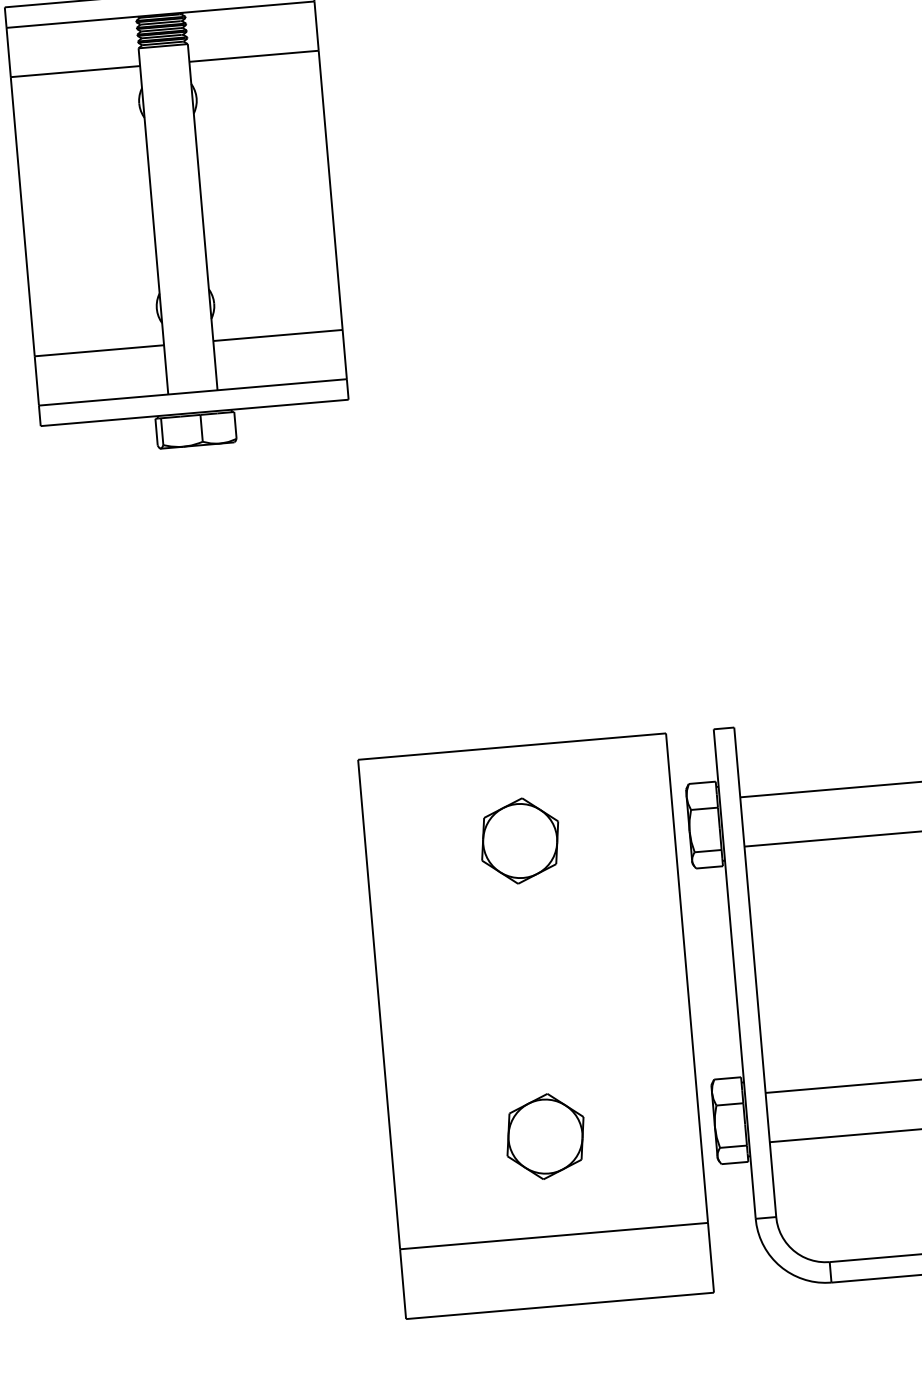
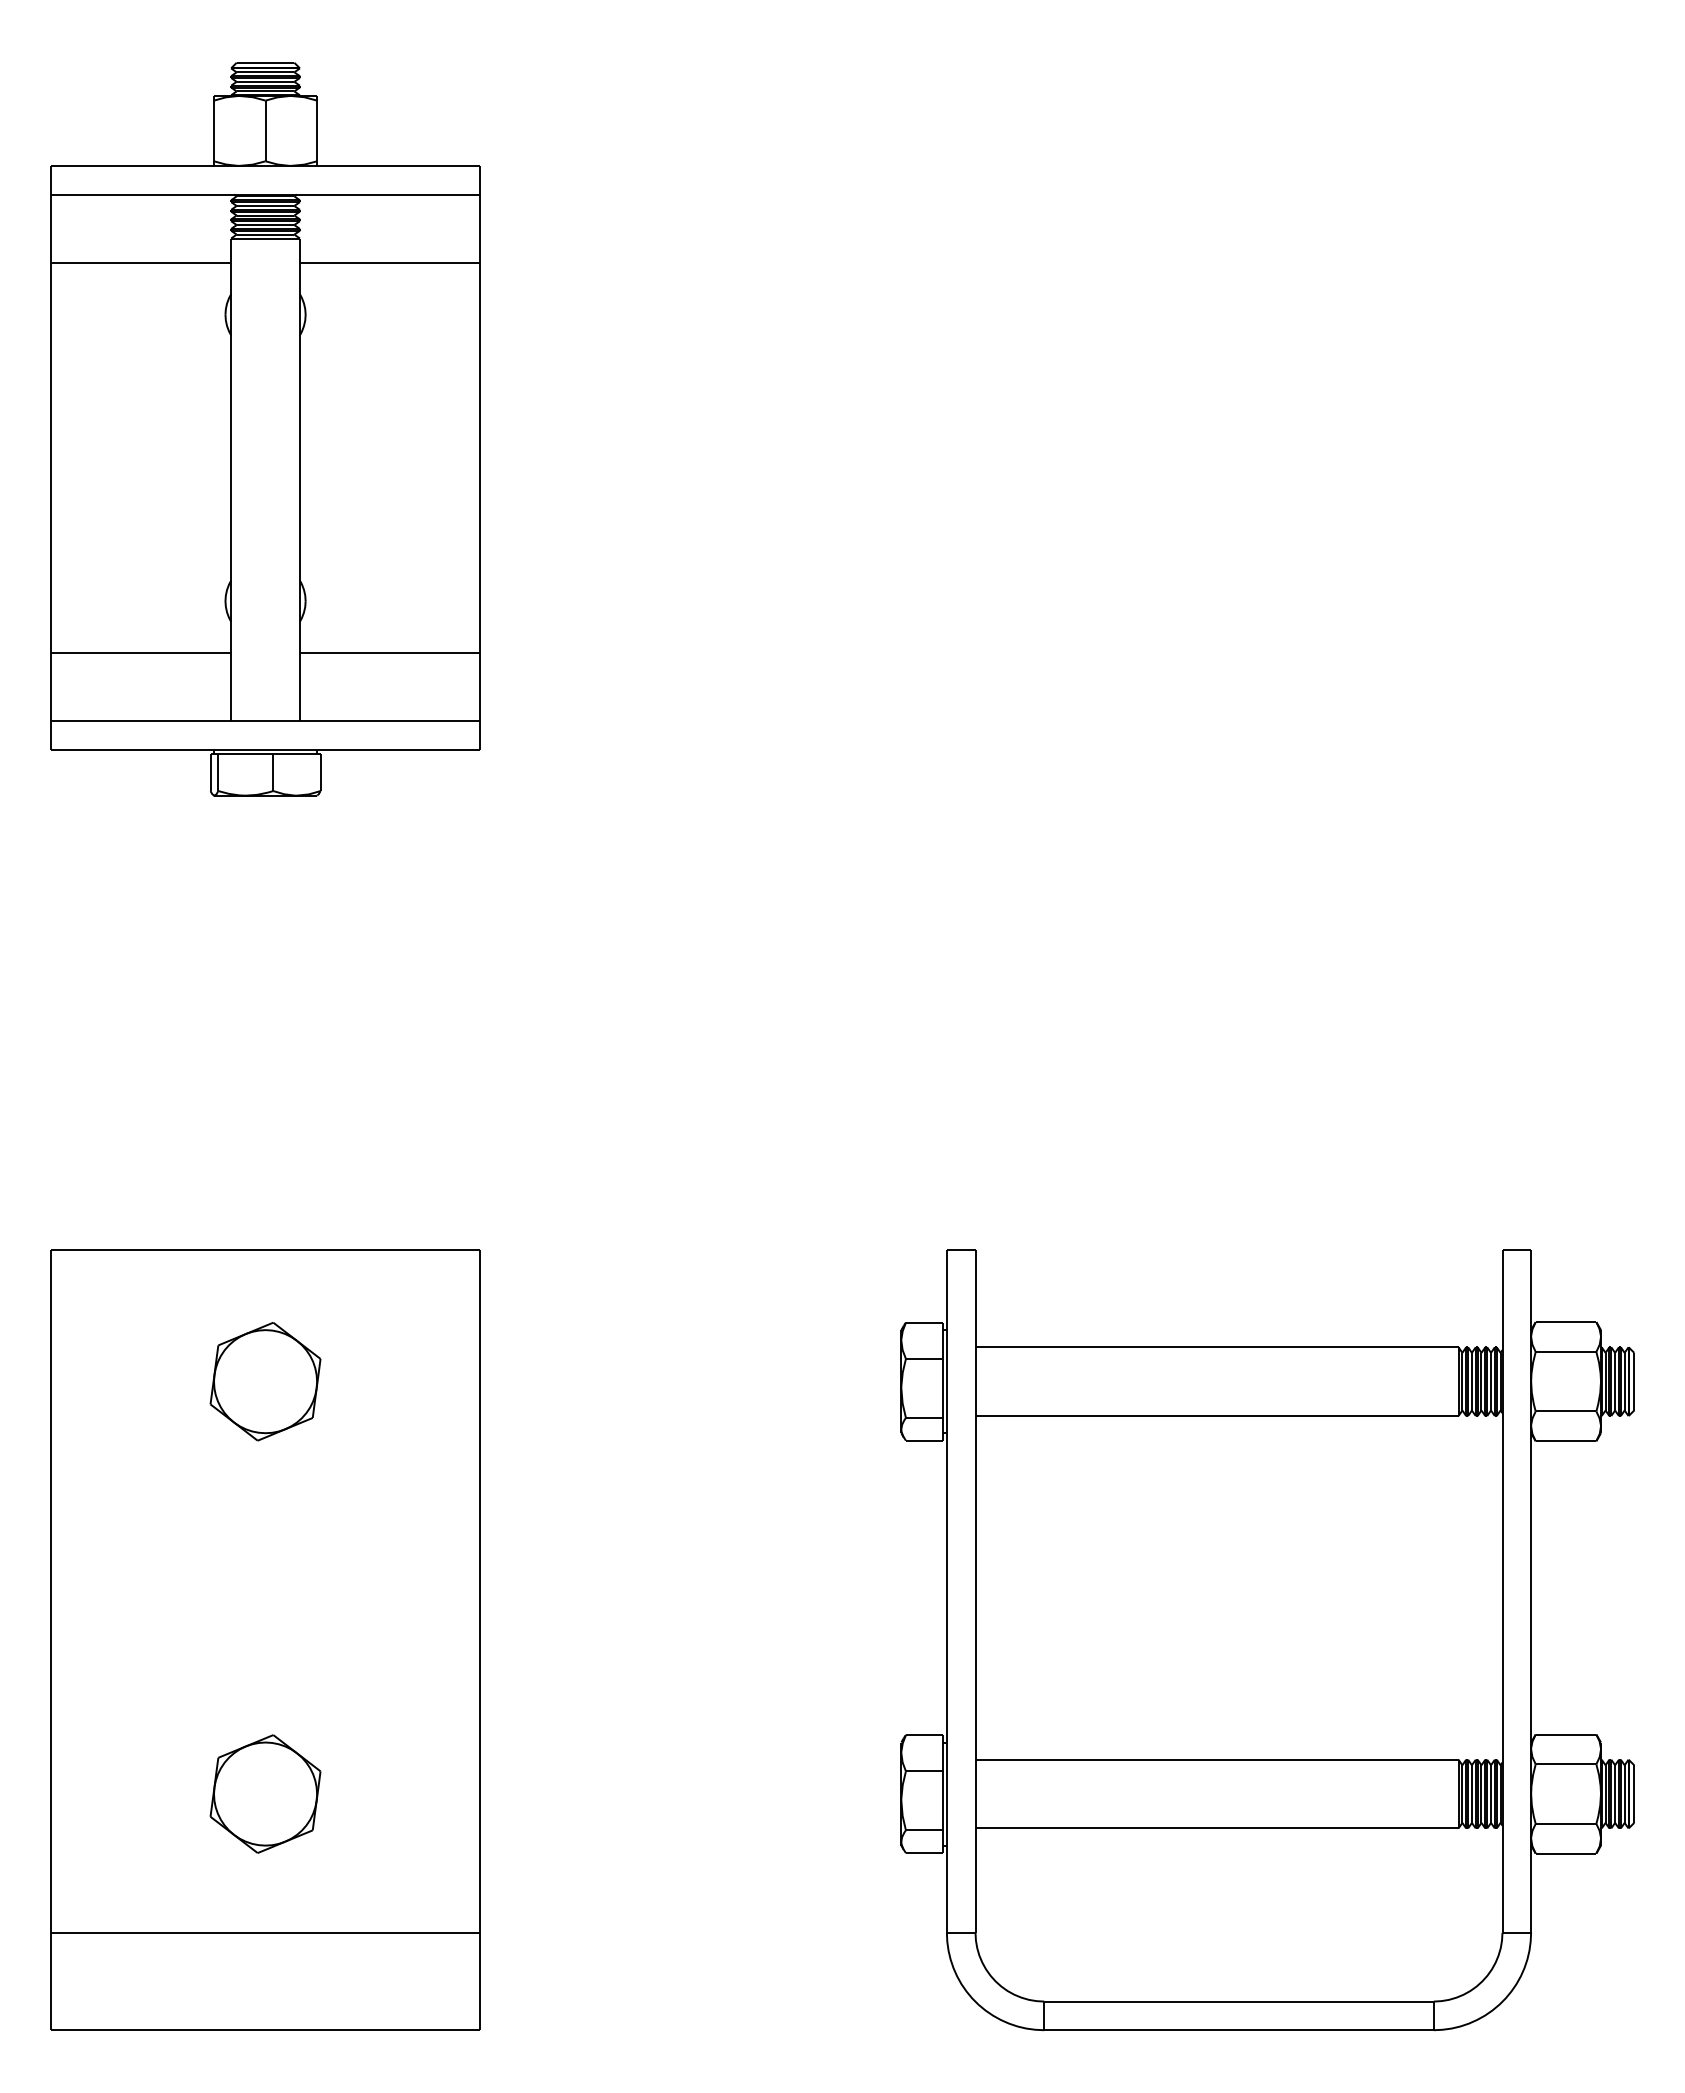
part: (535, 1025) -> (265, 1639), moved

